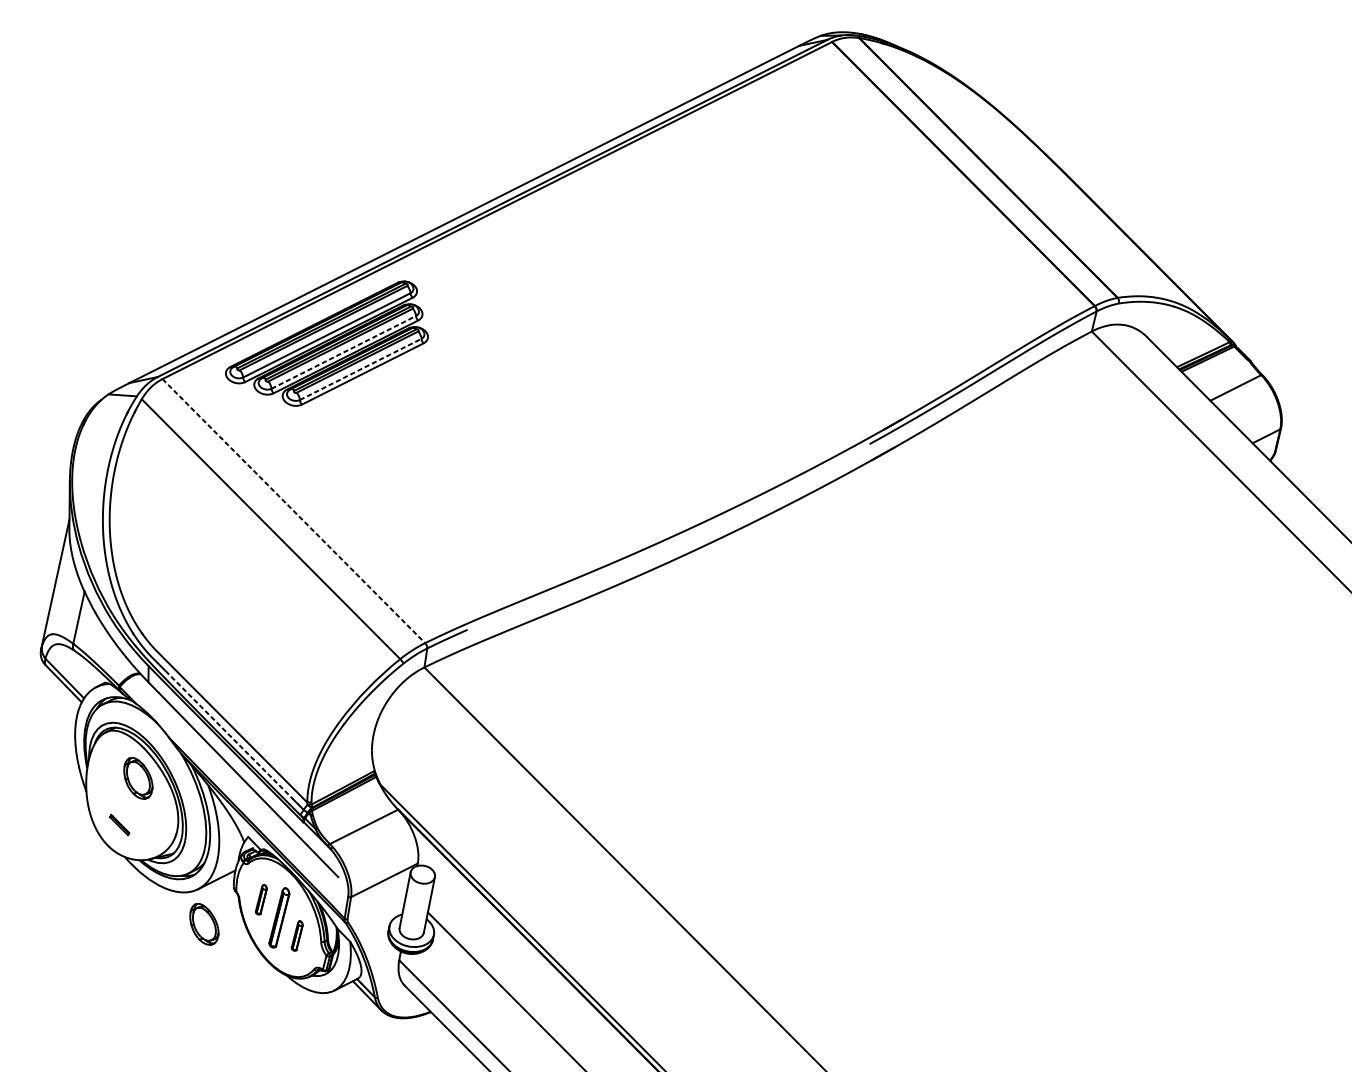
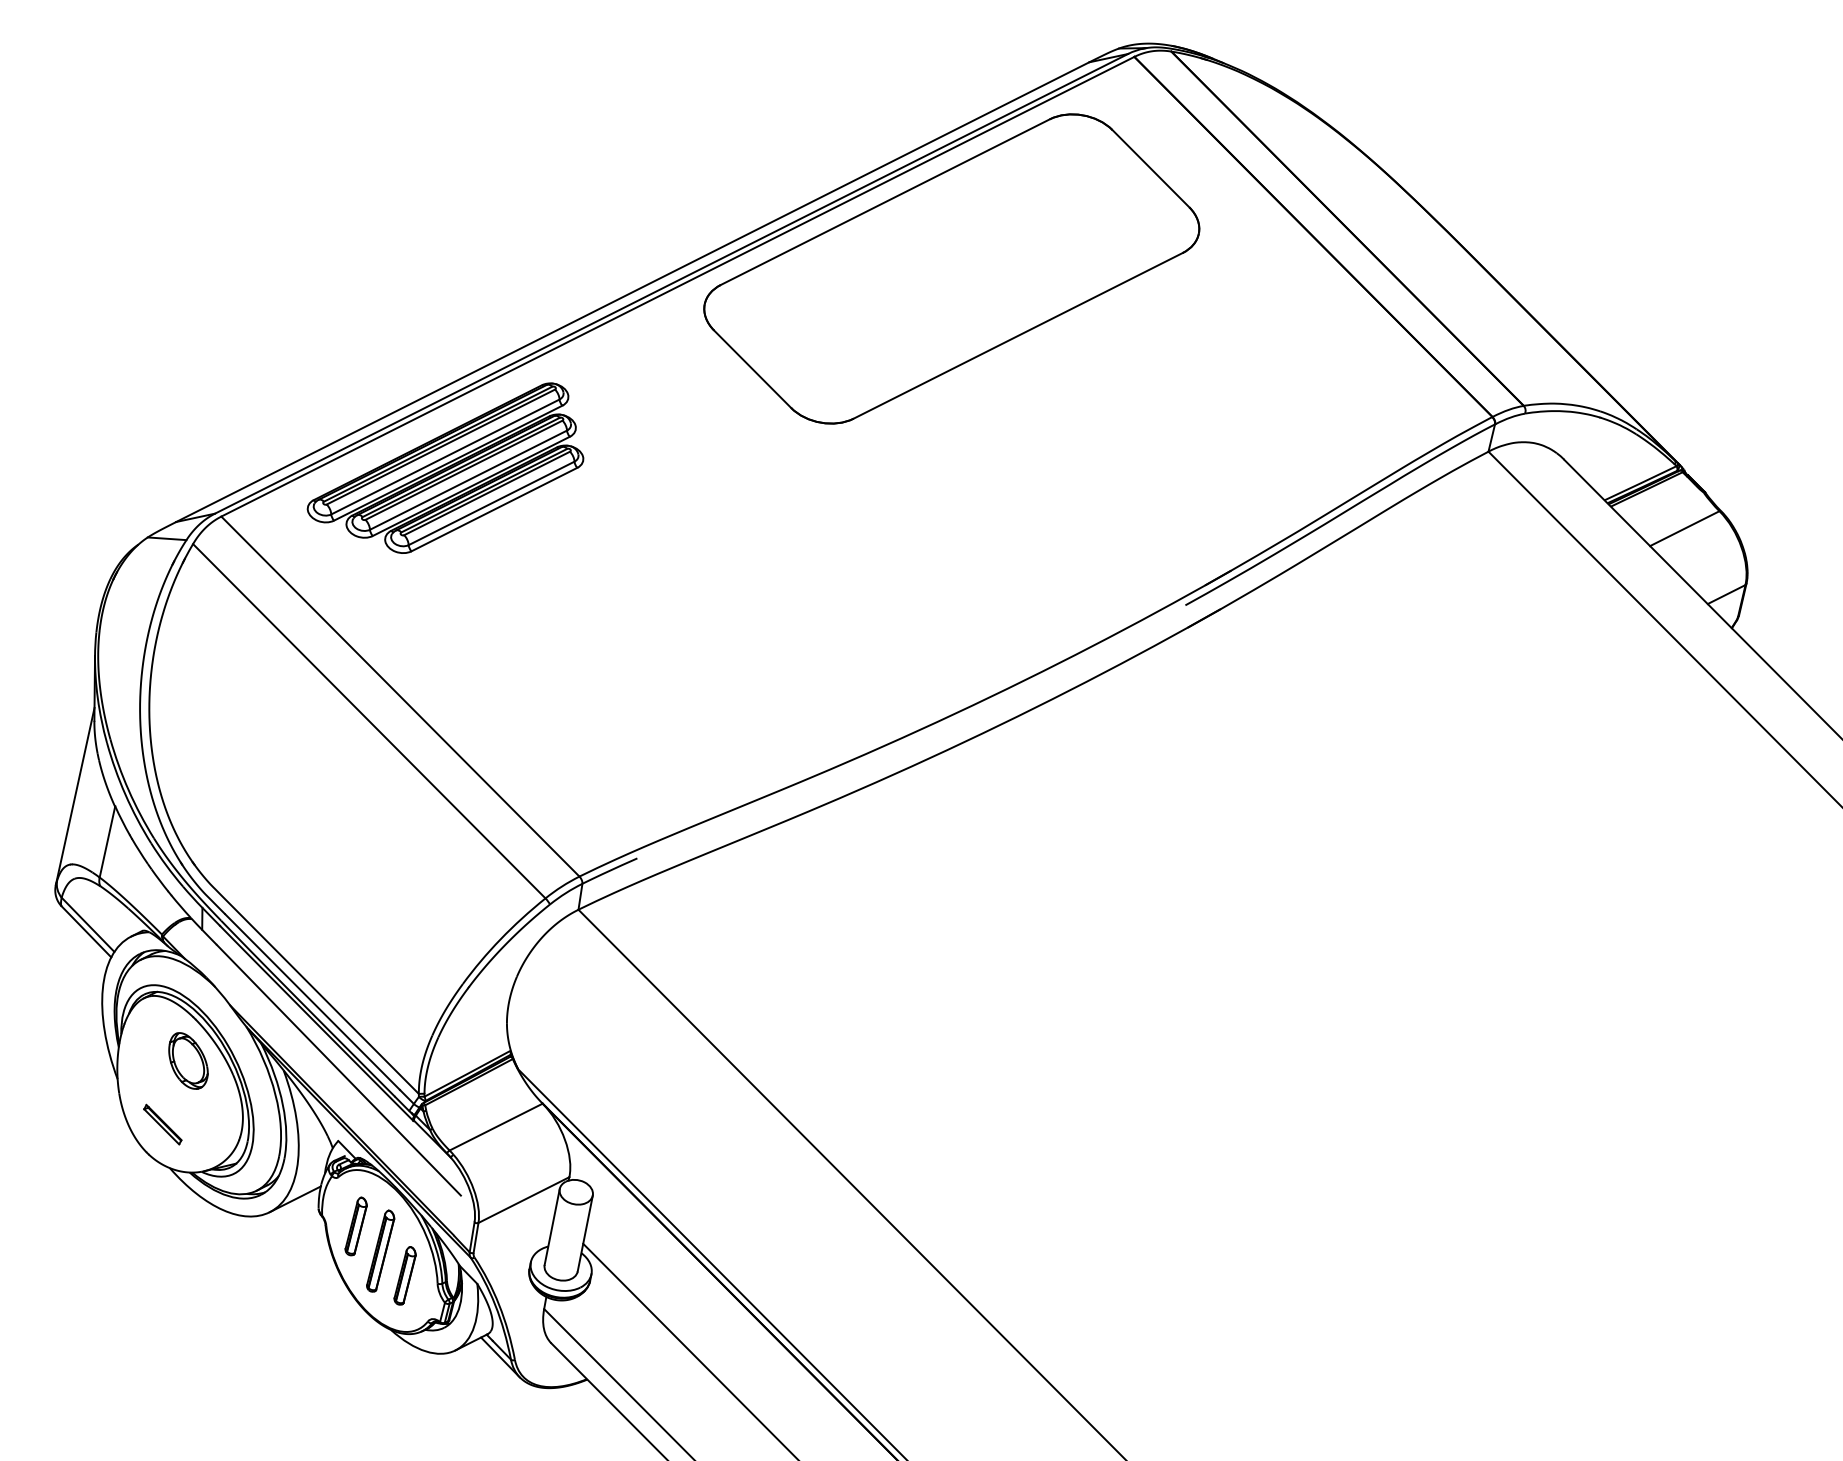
part: (698, 197) -> (951, 268), added
line: (343, 351) -> (468, 479), dashed -> solid
line: (360, 369) -> (491, 503), dashed -> solid
line: (293, 511) -> (400, 696), dashed -> solid
line: (229, 735) -> (312, 1002), dashed -> solid
part: (119, 824) -> (162, 1124), size x1.43
part: (260, 899) -> (355, 1226), size x1.43
part: (204, 923) -> (278, 1259), removed
part: (296, 935) -> (404, 1275), size x1.43

